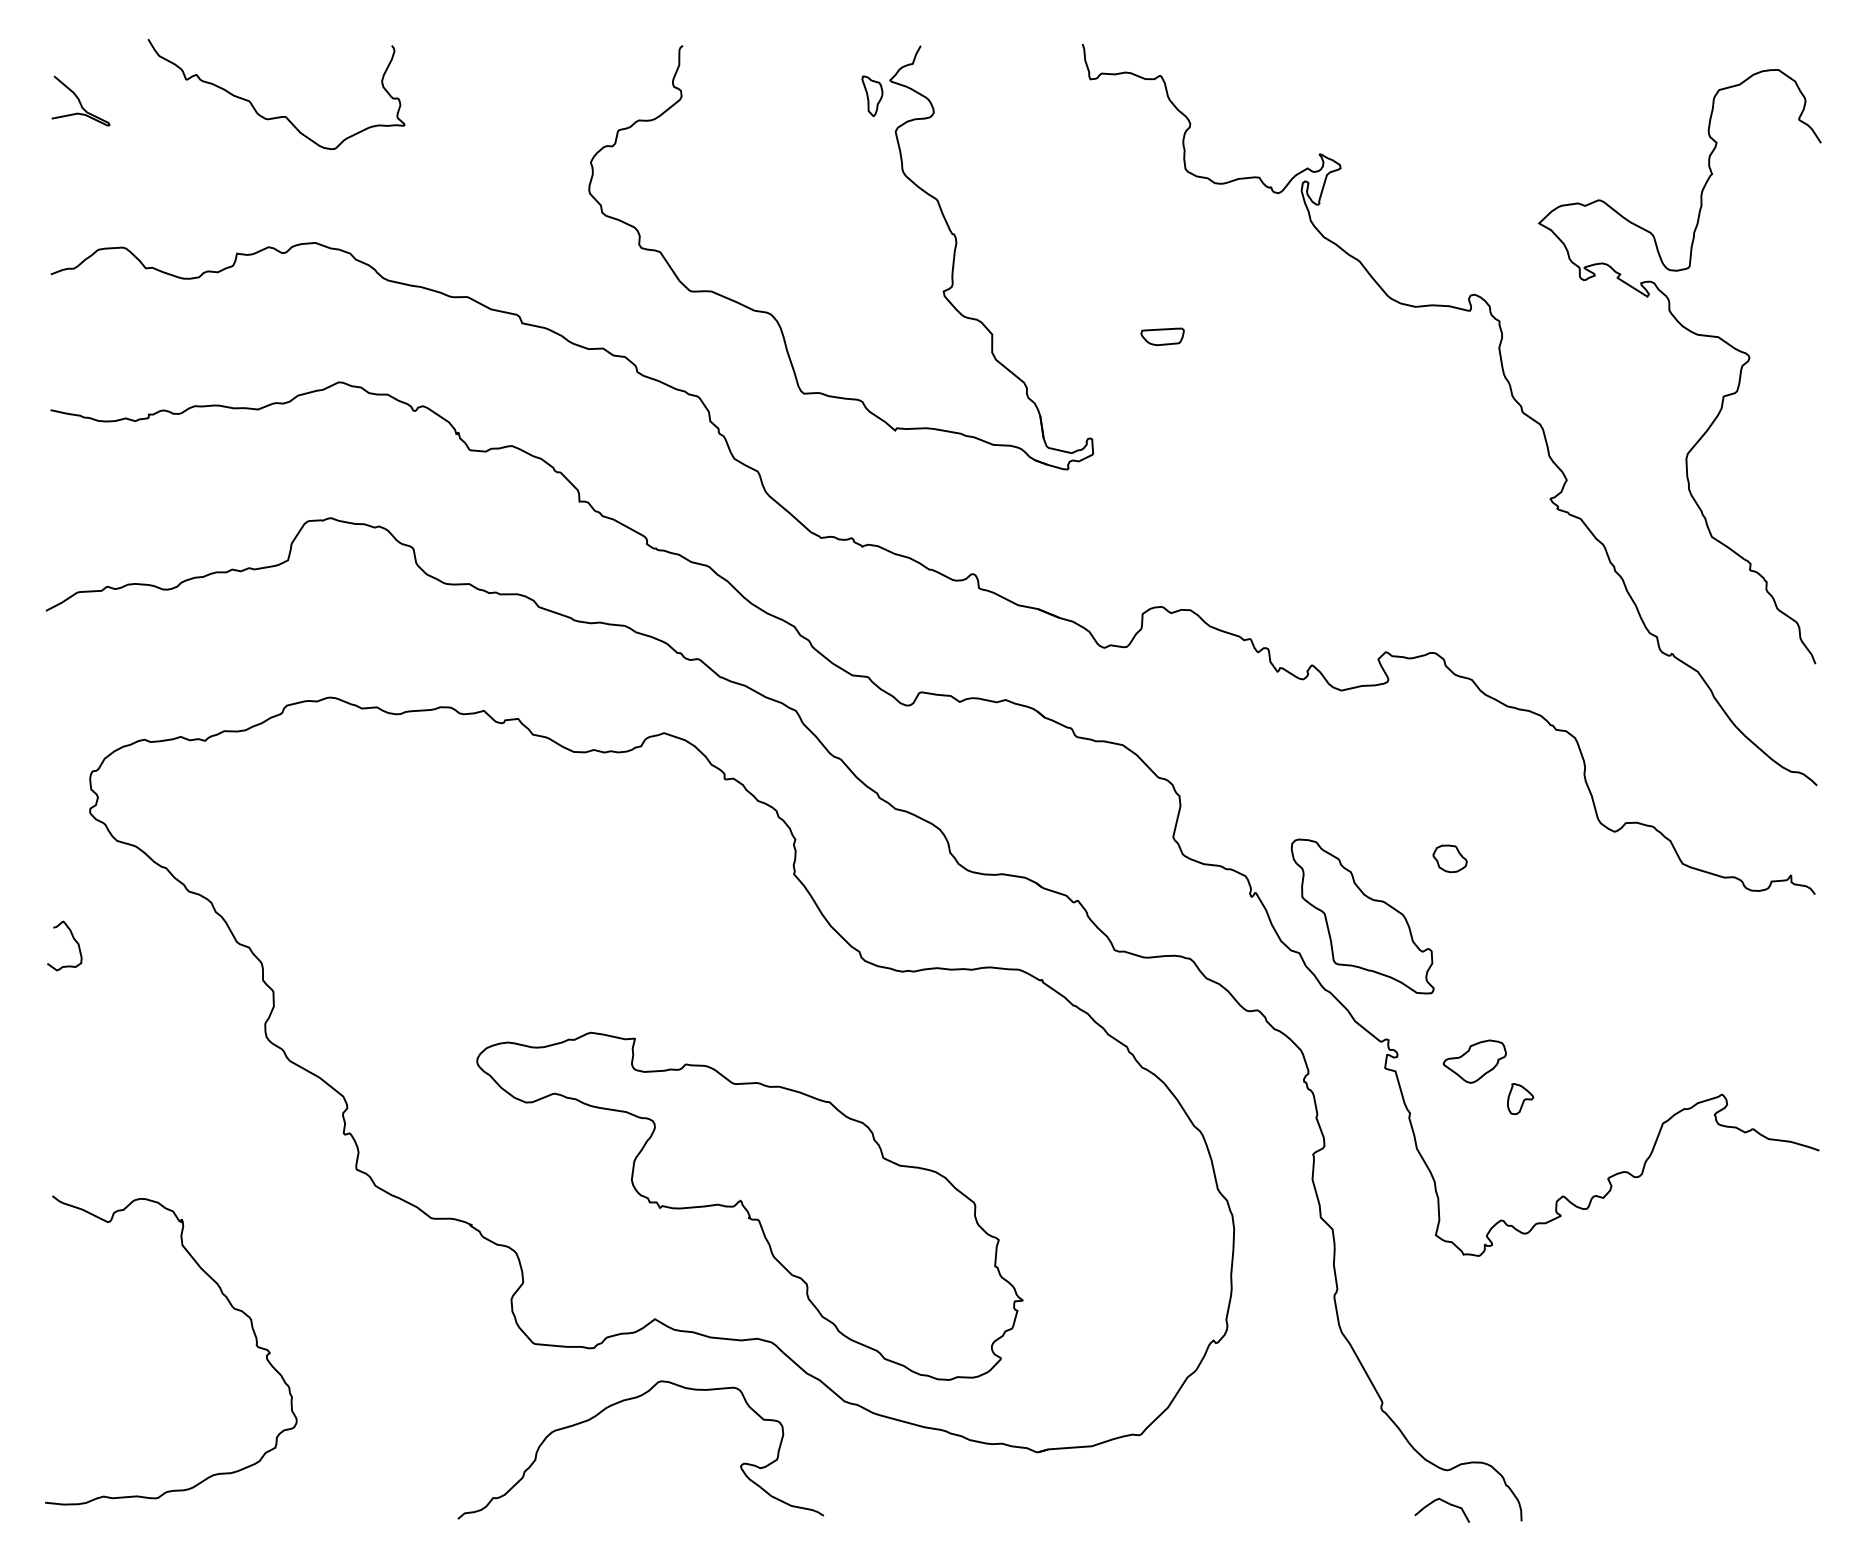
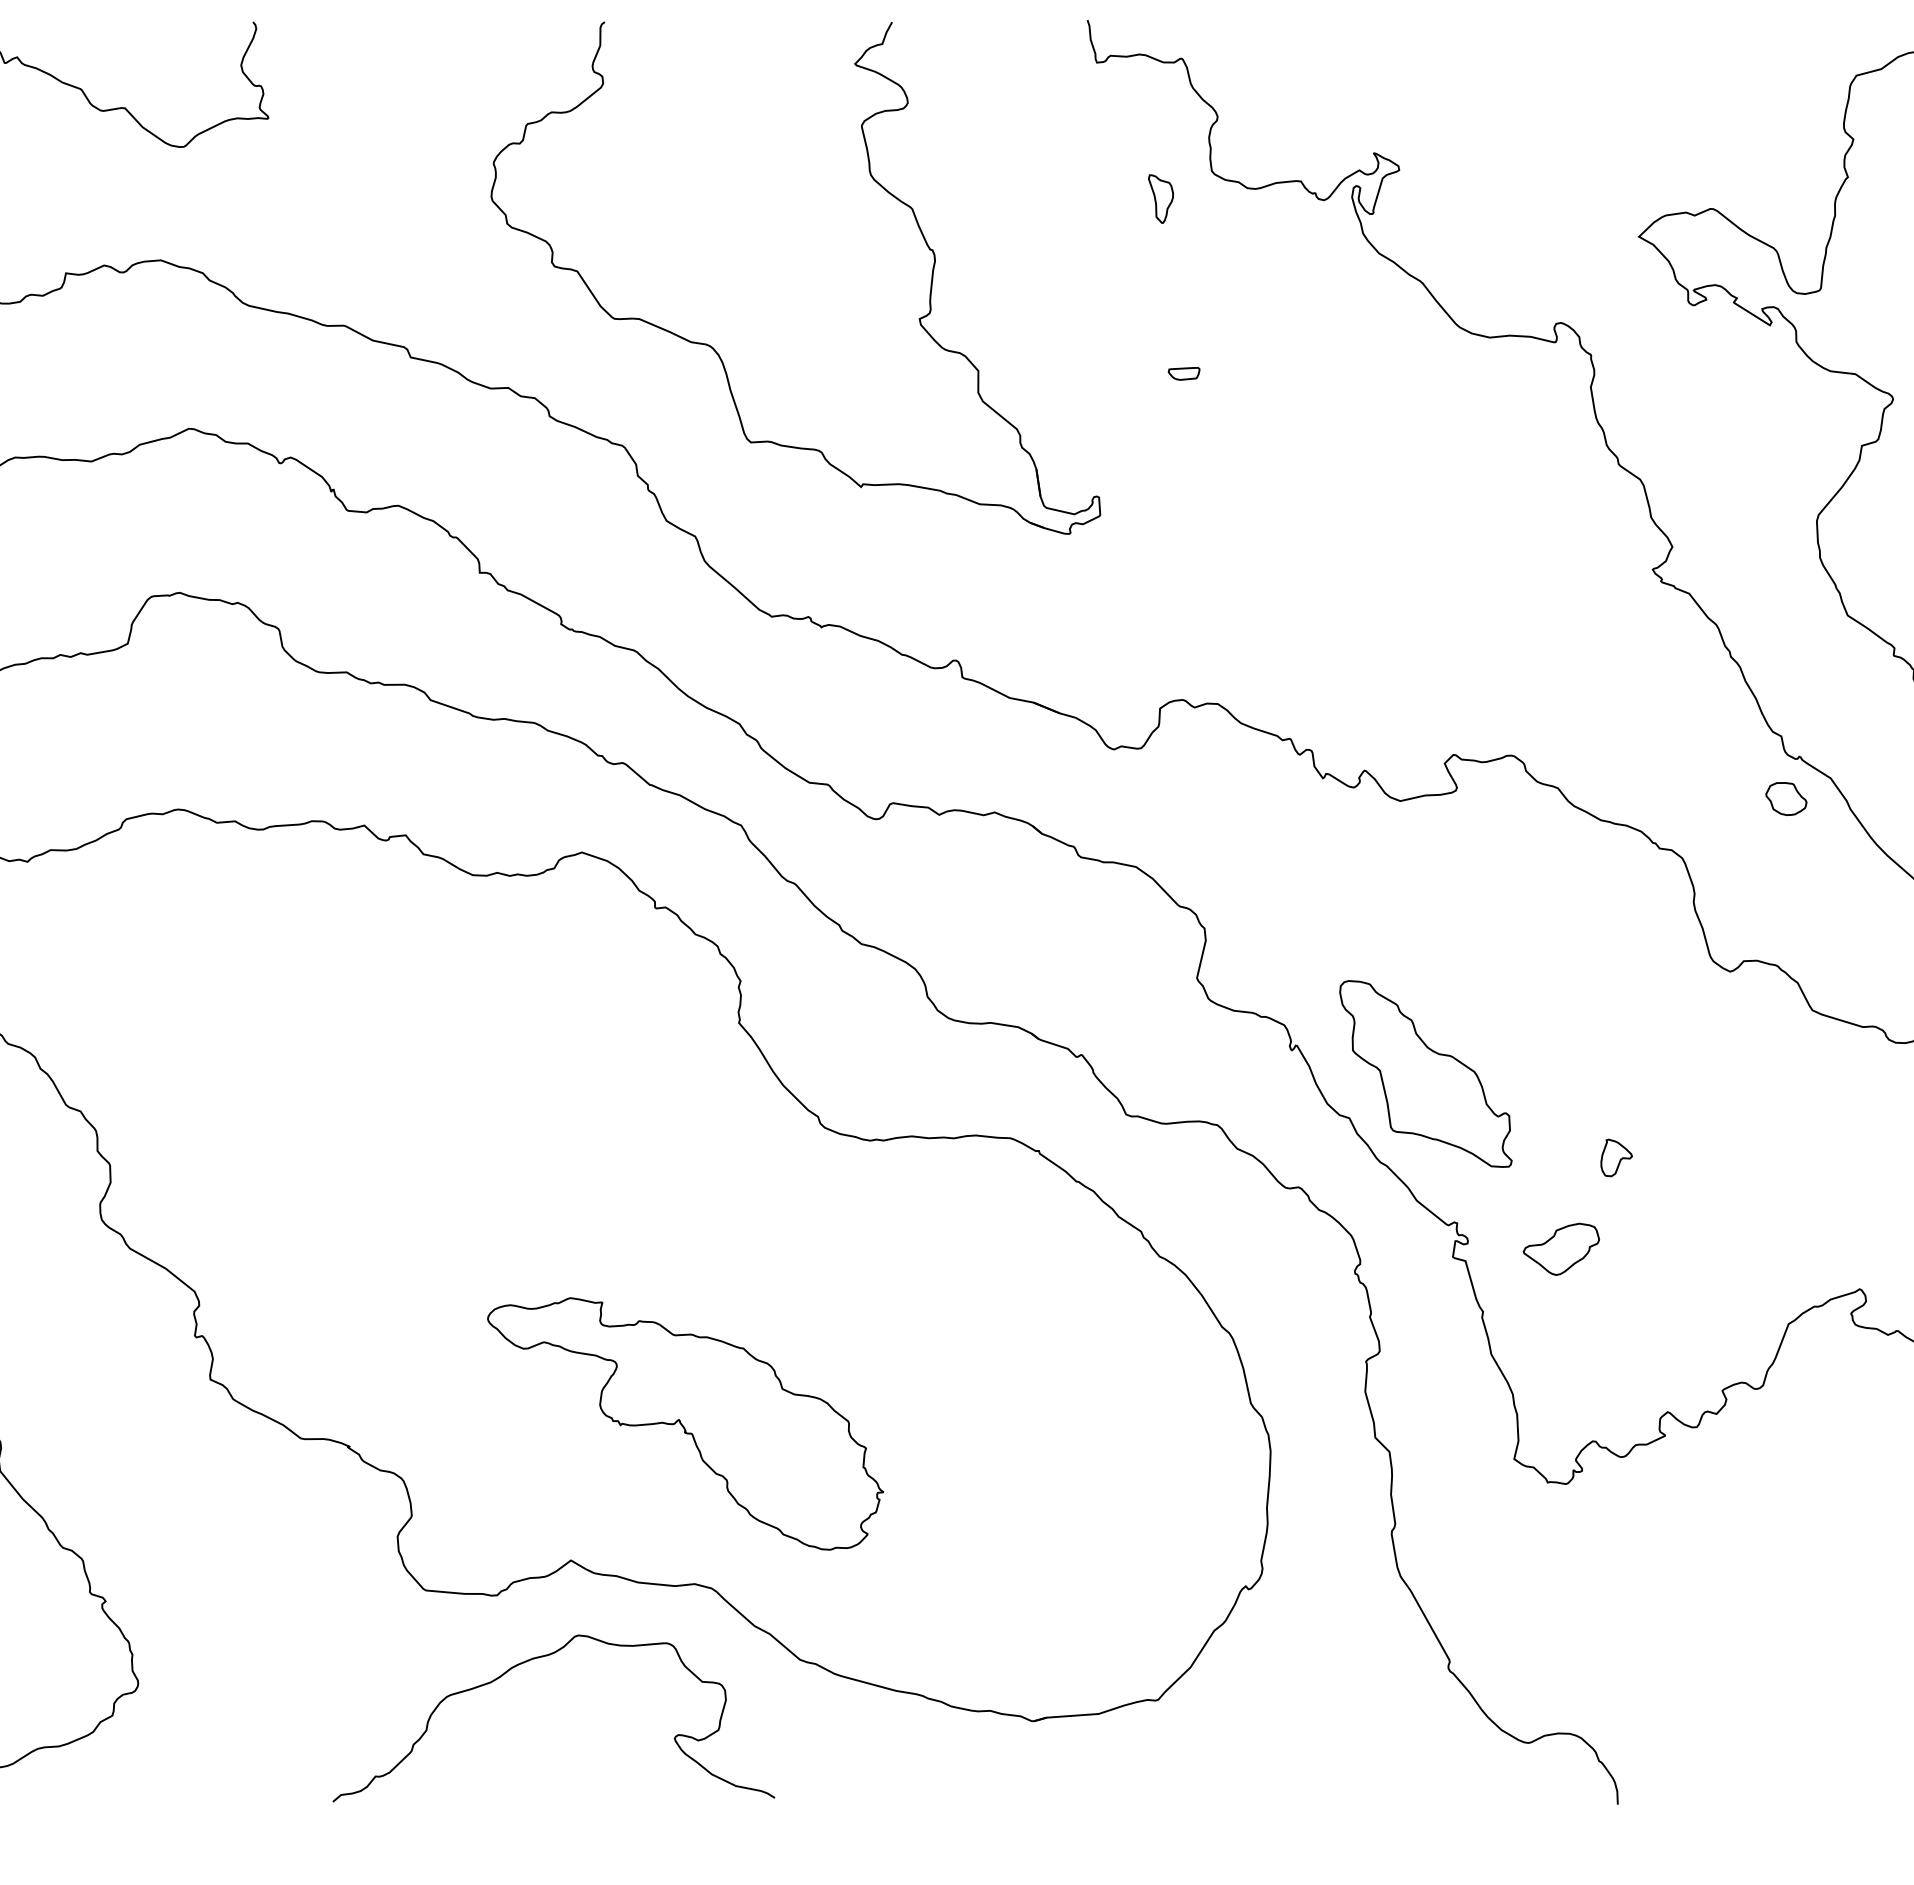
part: (872, 95) -> (1161, 198), moved
part: (1162, 336) -> (1184, 373), size x0.6
part: (1449, 858) -> (1785, 798), moved
part: (1520, 1099) -> (1616, 1158), moved
part: (749, 1205) -> (685, 1423), size x0.6
curve: (1444, 1502) -> (1524, 1781), removed

